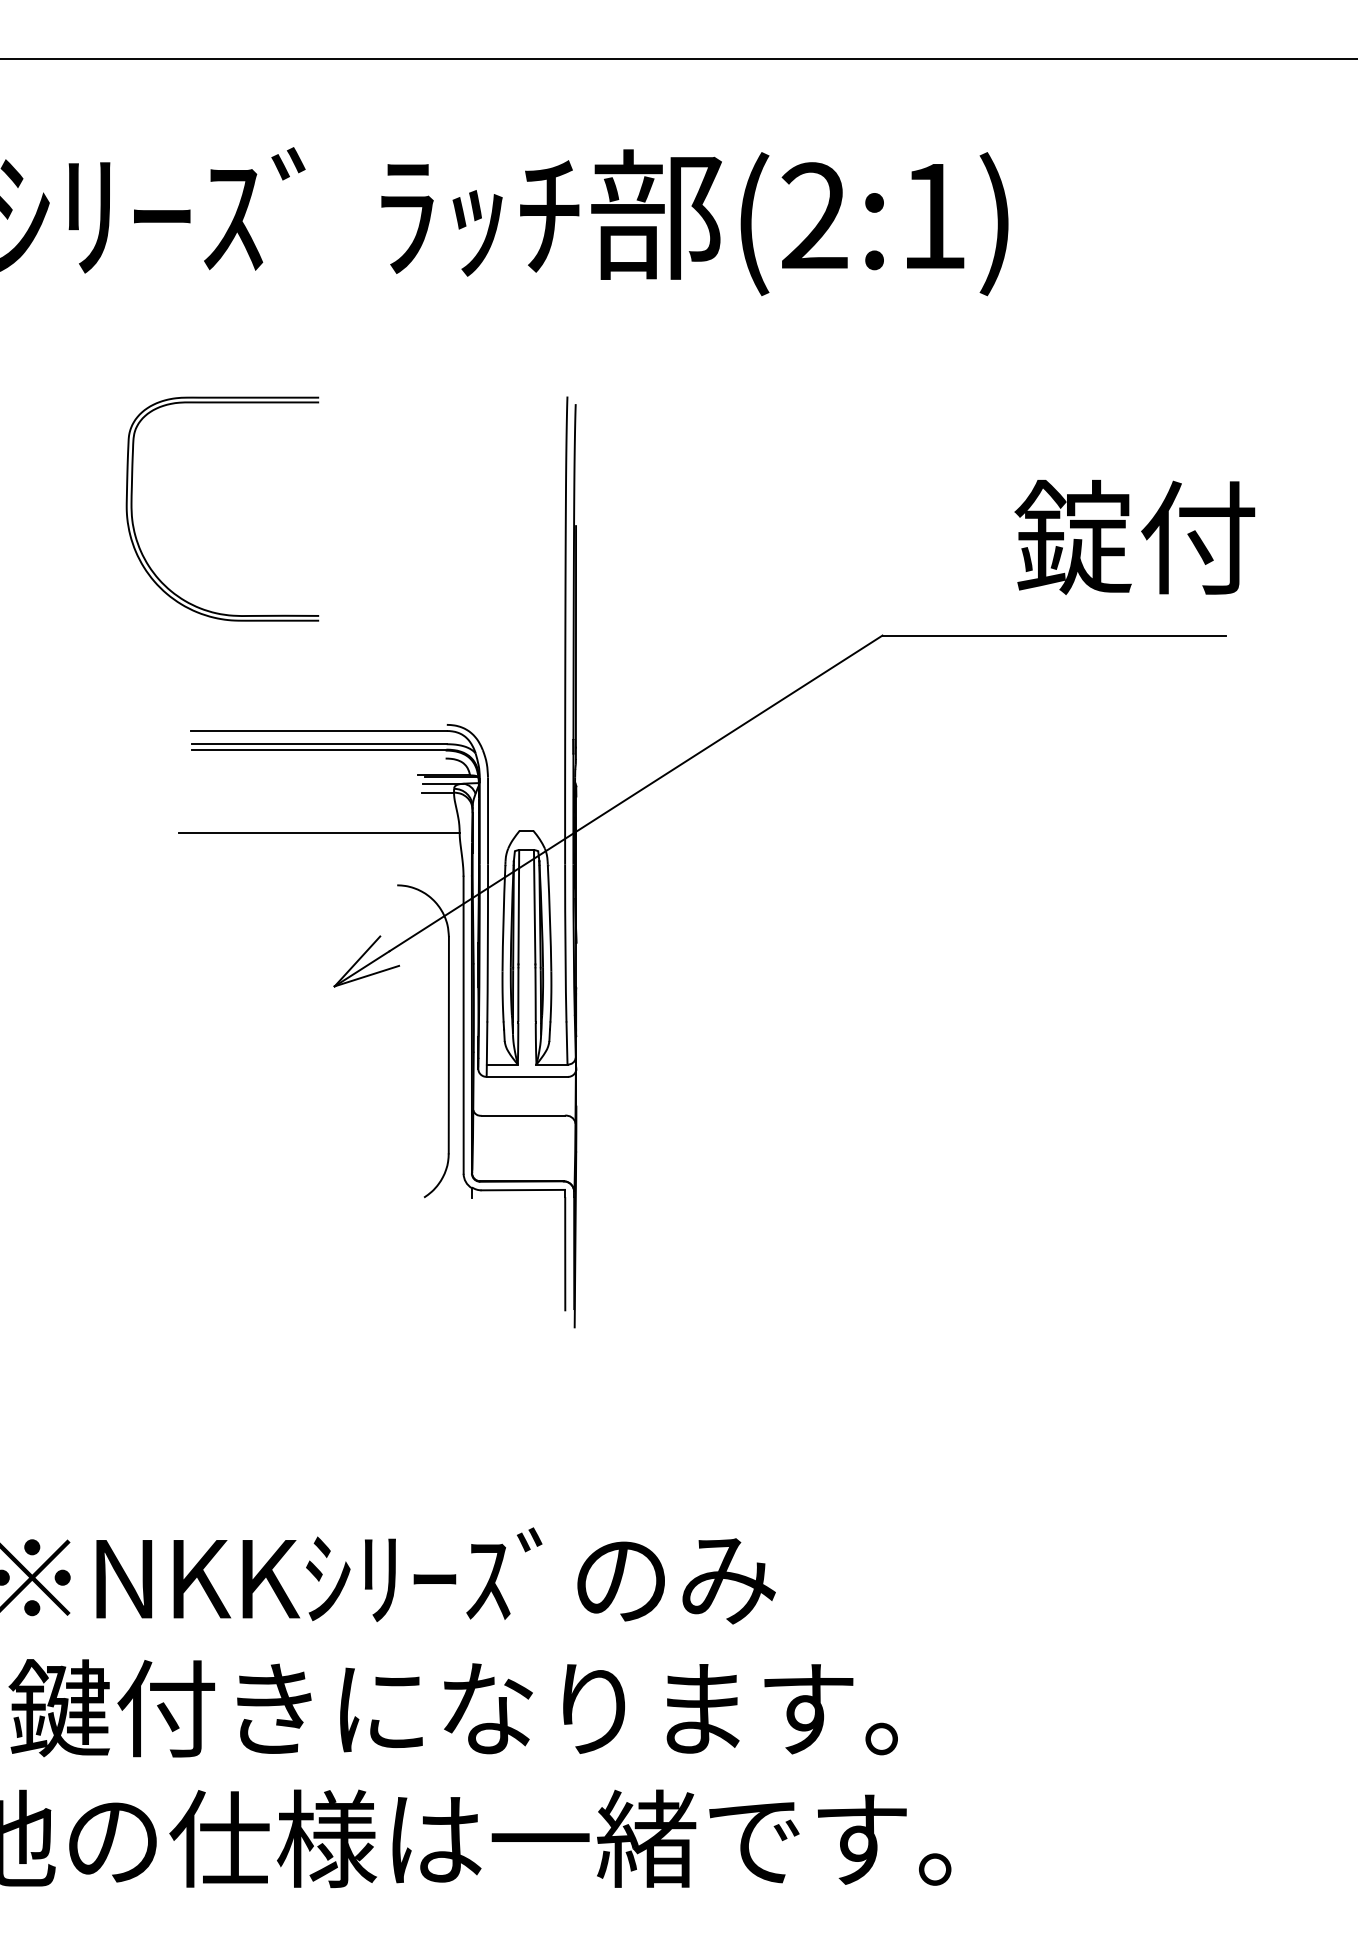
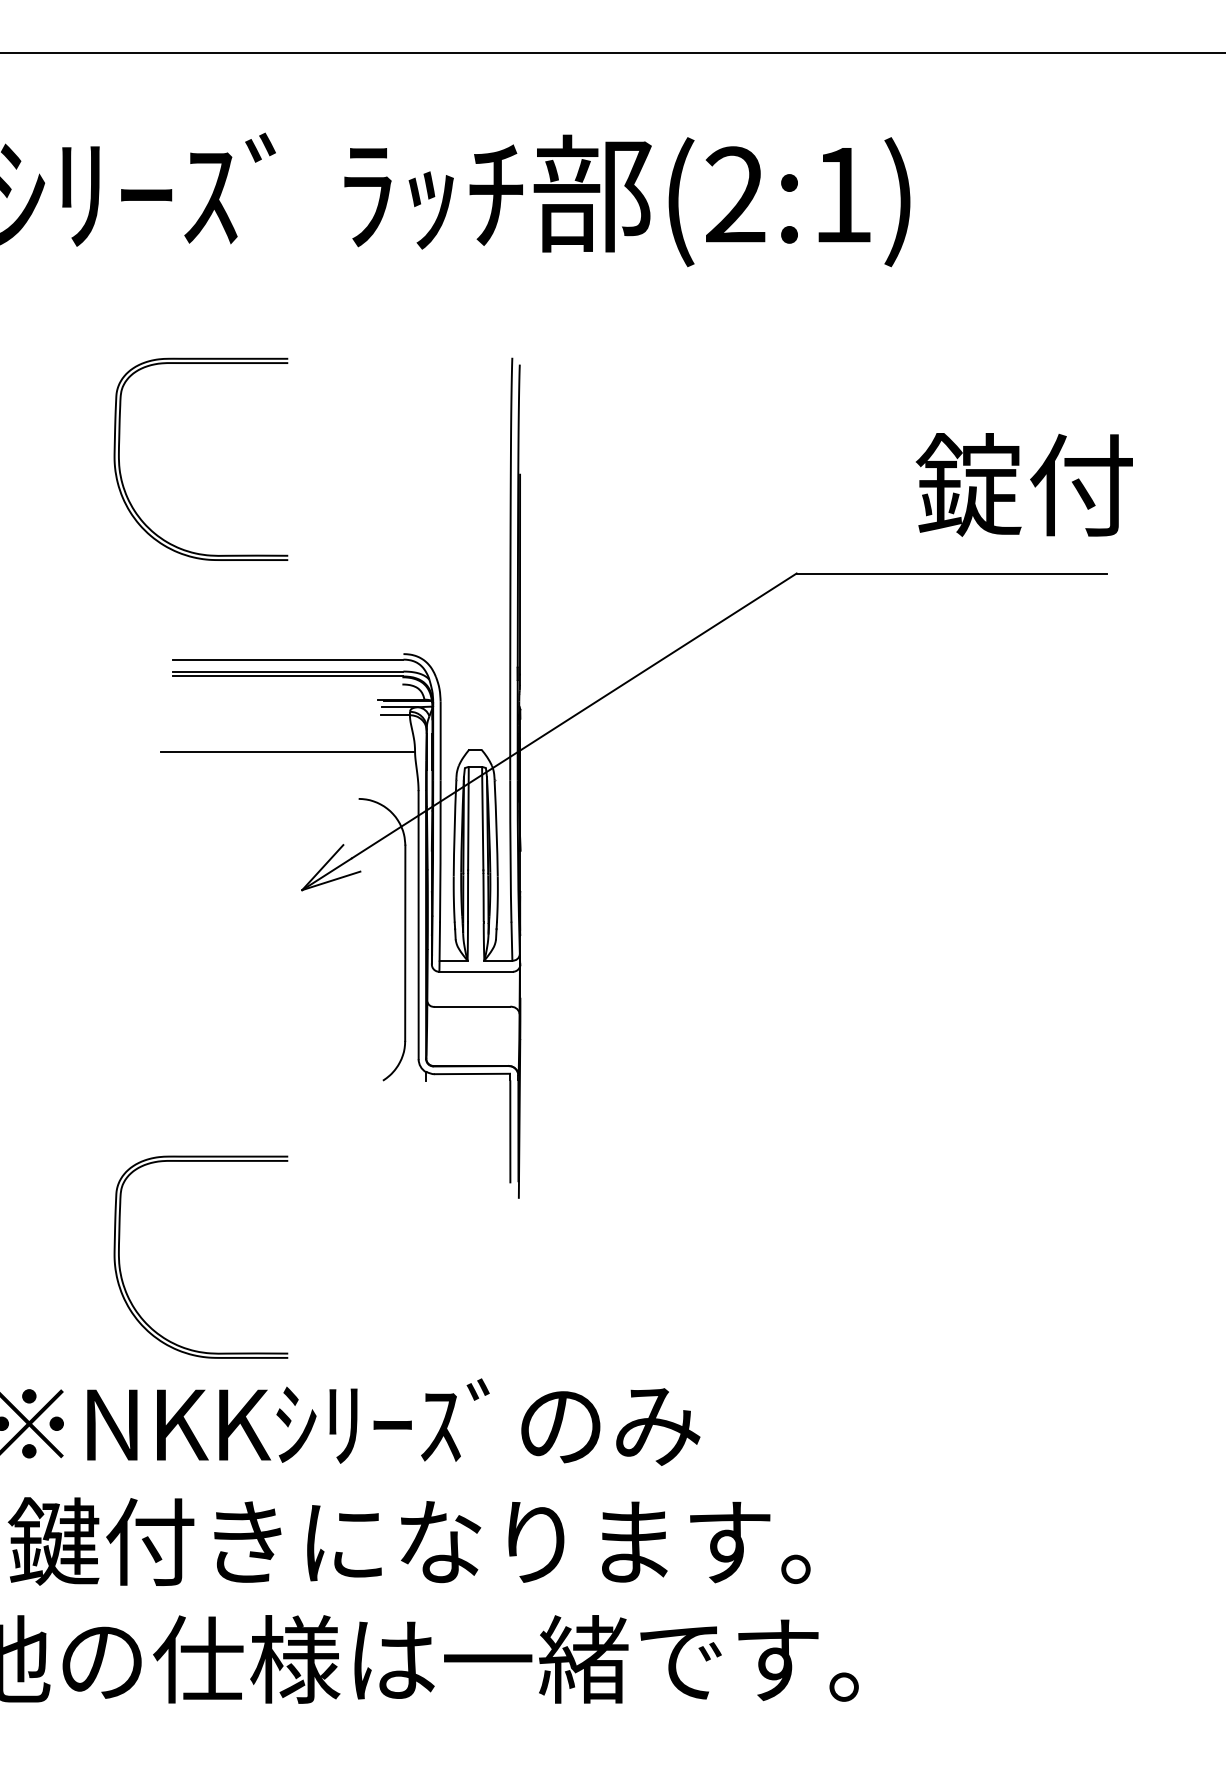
part: (133, 1403) -> (120, 1266), added

